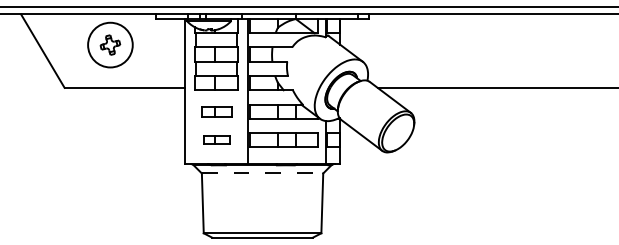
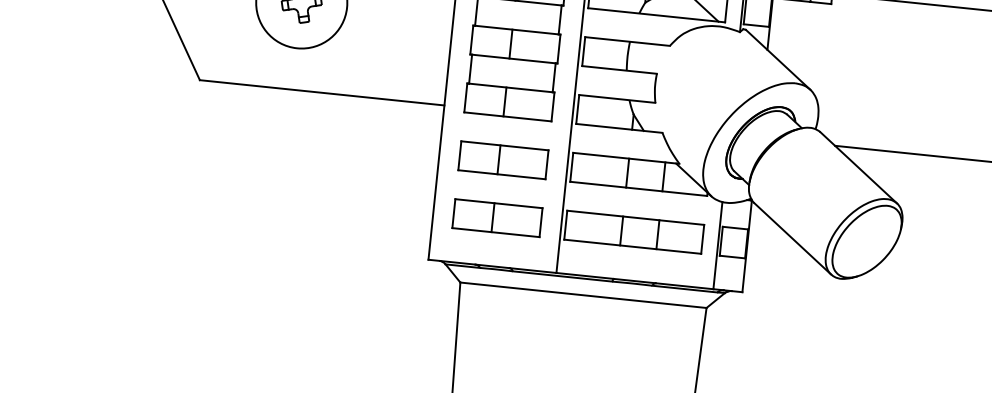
part: (216, 111) -> (503, 159), size x1.43
part: (216, 139) -> (497, 216), size x1.67
line: (262, 173) -> (583, 295), dashed -> solid

